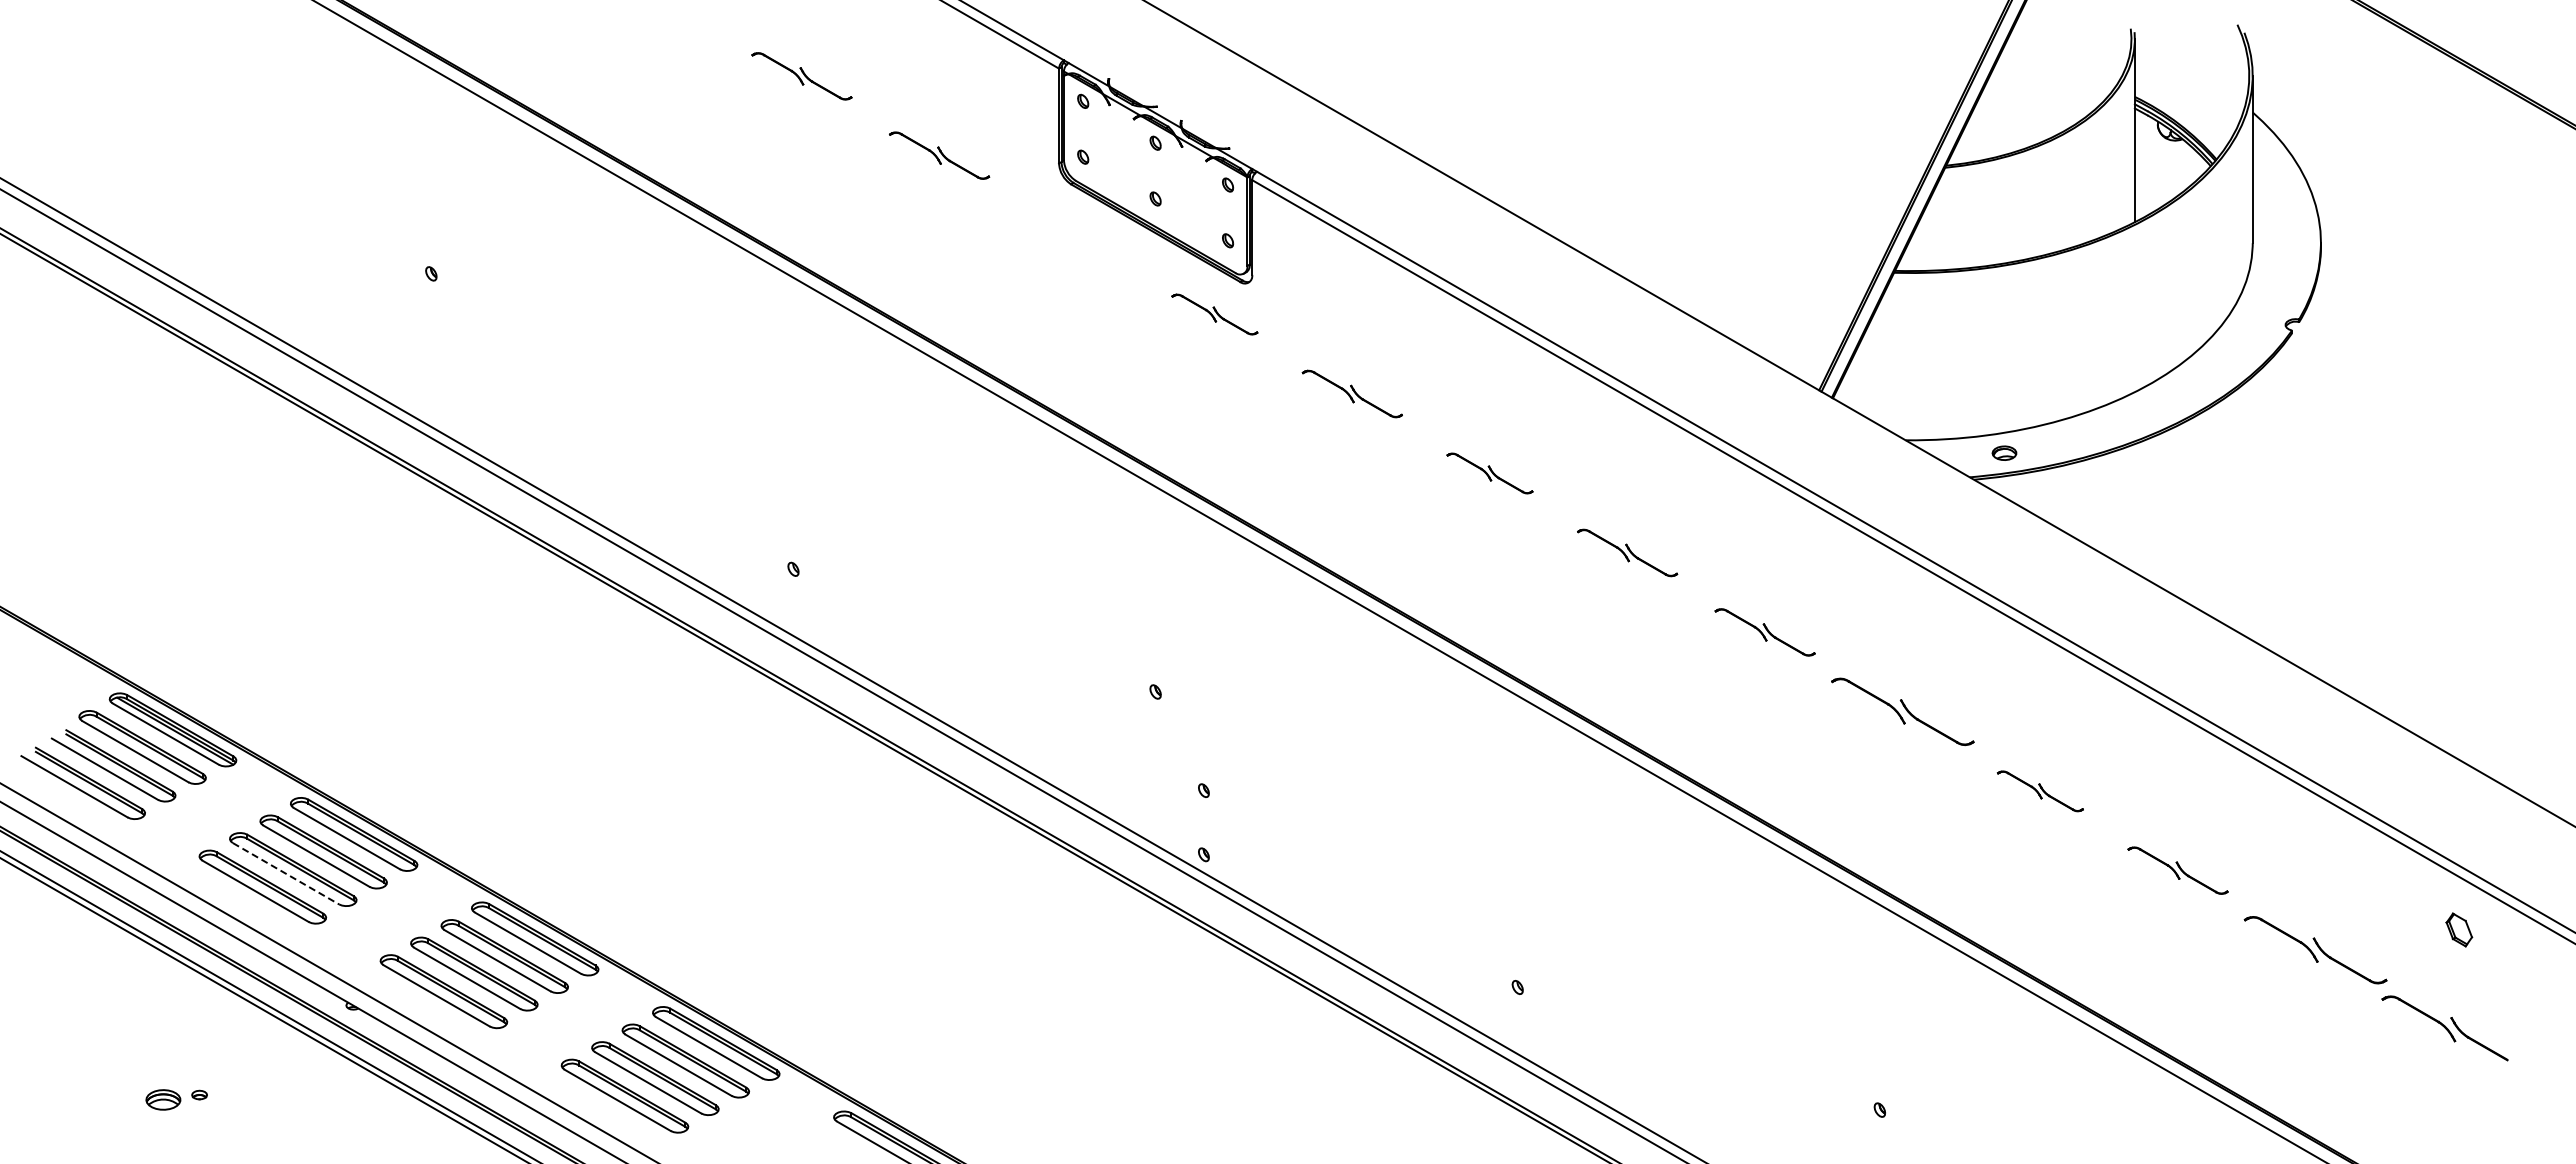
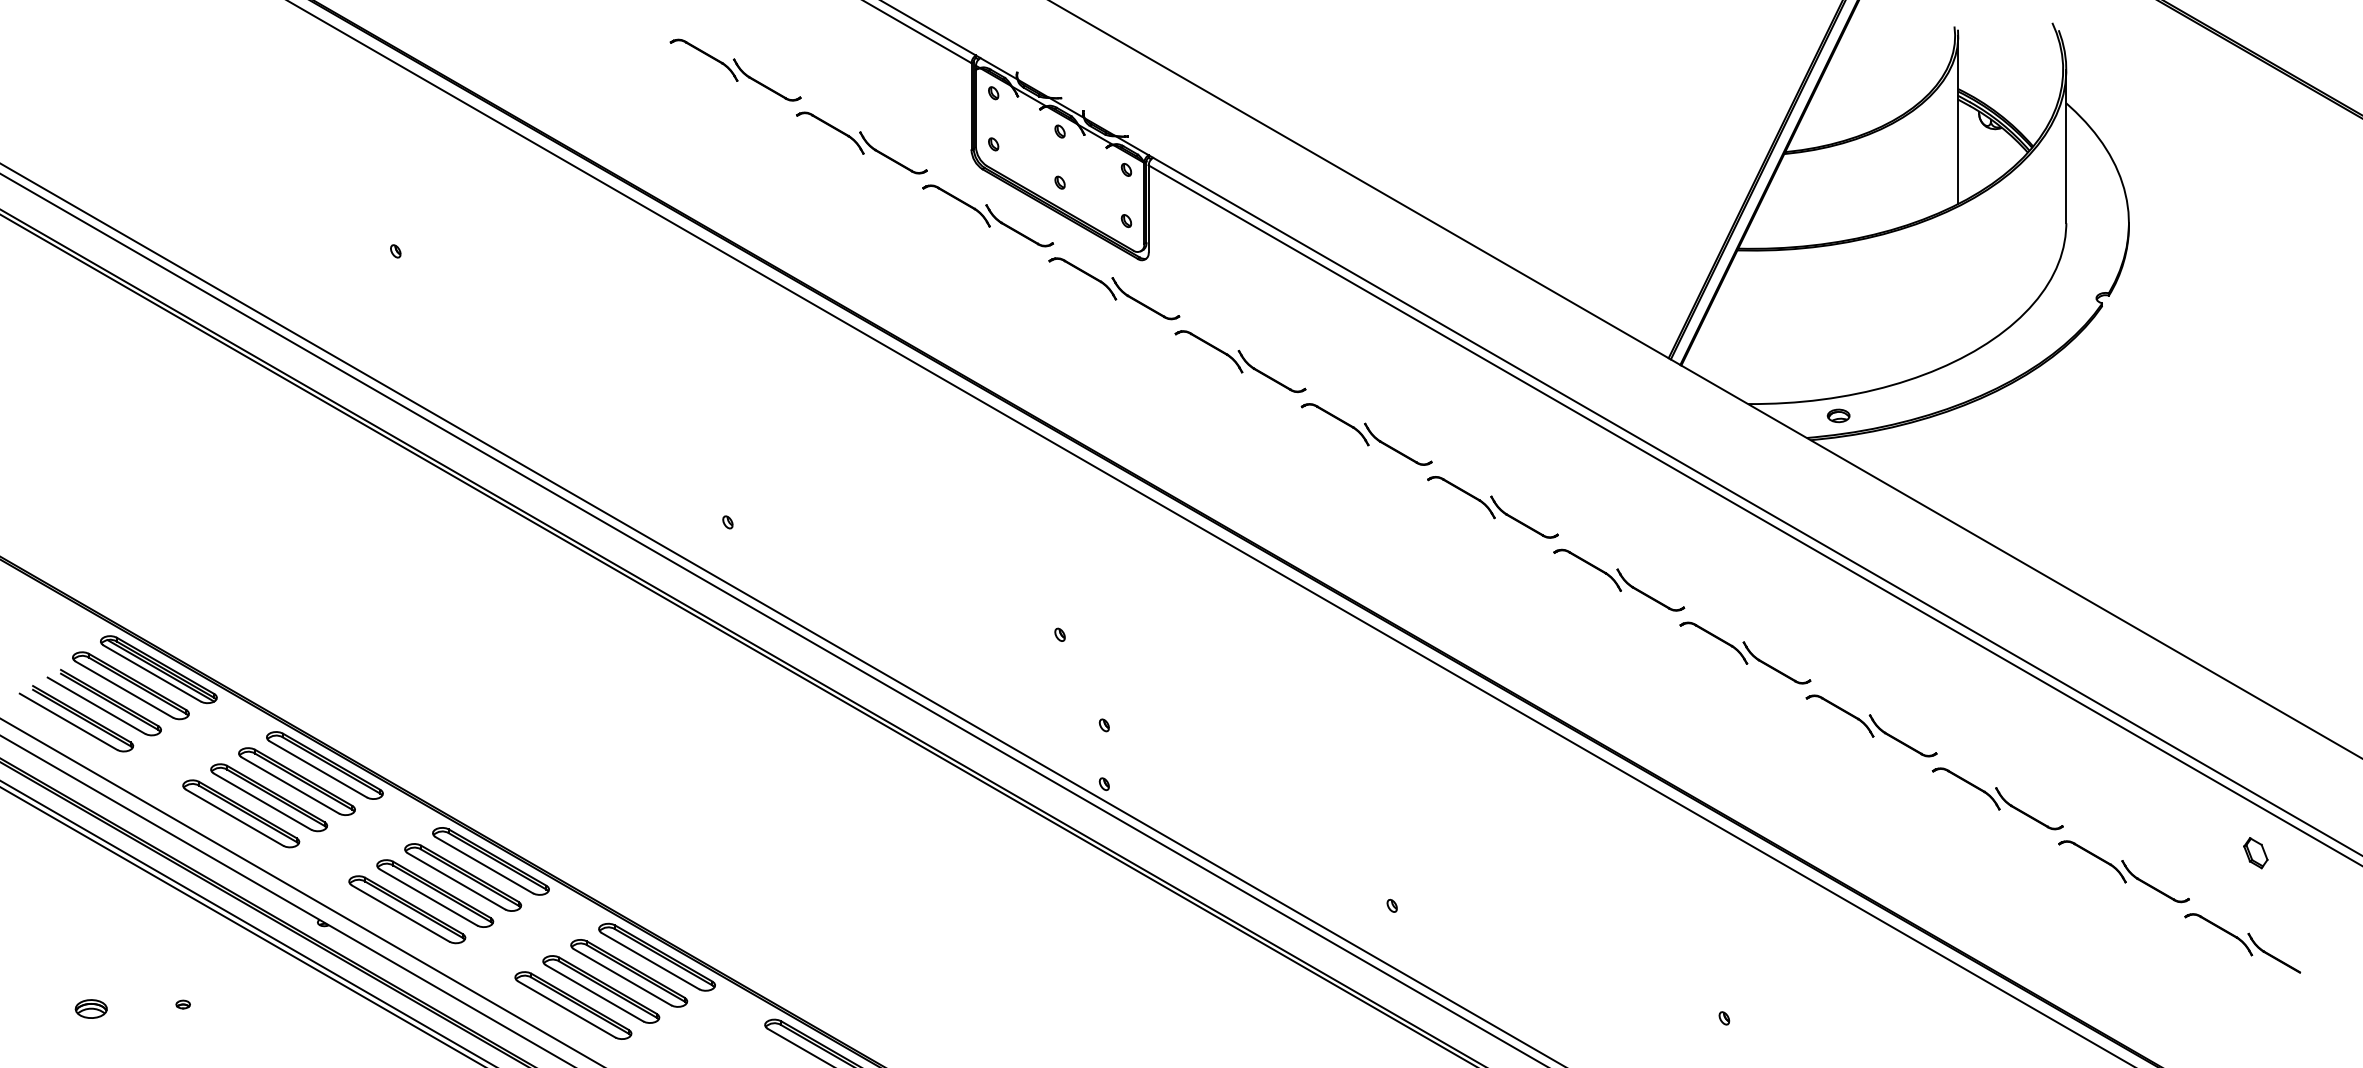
part: (801, 76) -> (735, 70), size x1.43
part: (939, 155) -> (861, 142), size x1.43
part: (1076, 235) -> (987, 216), added
part: (1214, 314) -> (1114, 288), size x1.67
part: (1352, 393) -> (1240, 361), size x1.43
part: (1489, 473) -> (1366, 434), size x1.67
part: (1627, 552) -> (1492, 506), size x1.43
part: (1764, 632) -> (1618, 580), size x1.43
part: (2040, 791) -> (1871, 726), size x1.67
part: (2177, 870) -> (1997, 798), size x1.43
line: (286, 874) -> (262, 802), dashed -> solid
part: (163, 1099) -> (91, 1008), moved

